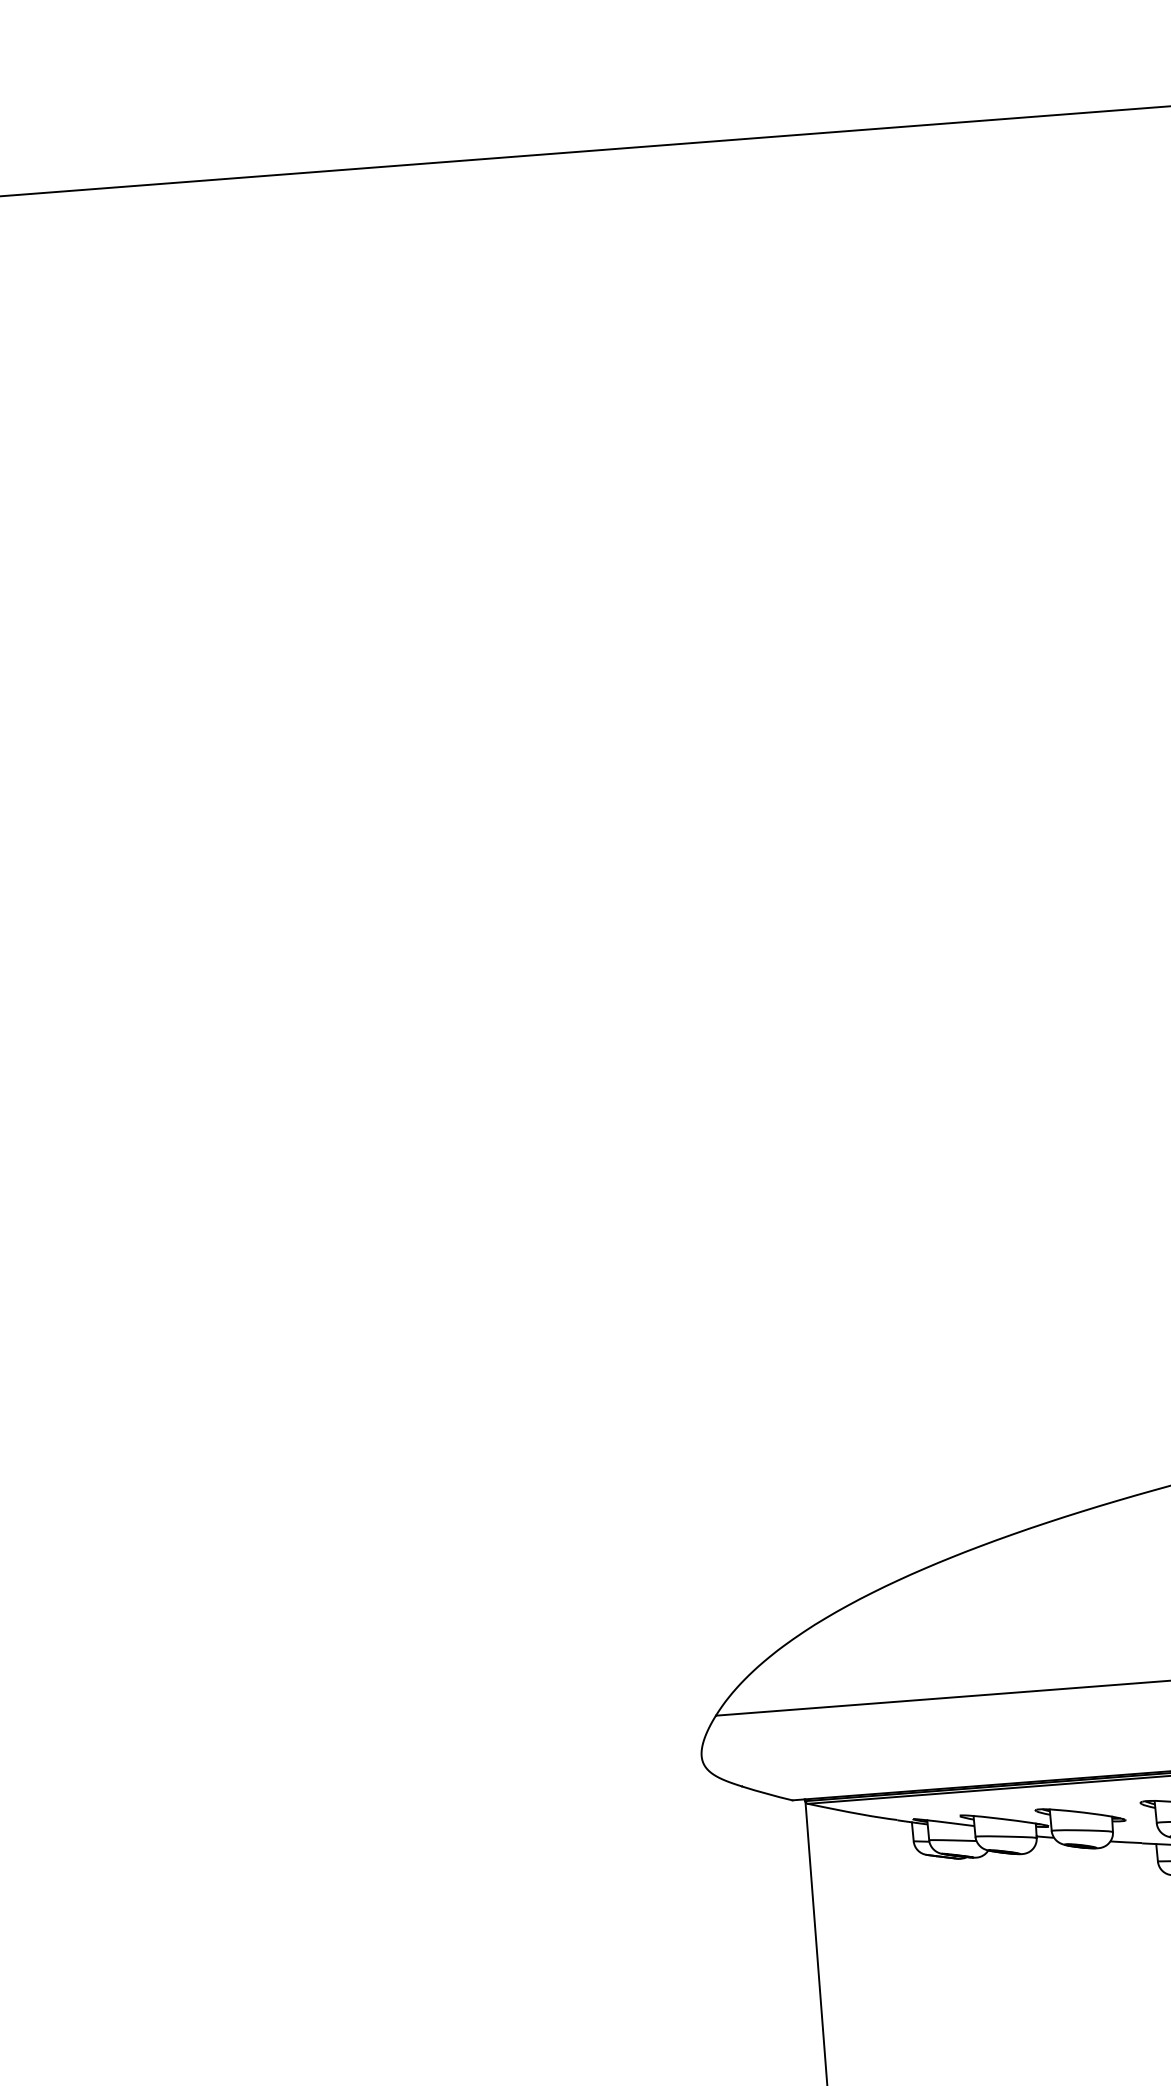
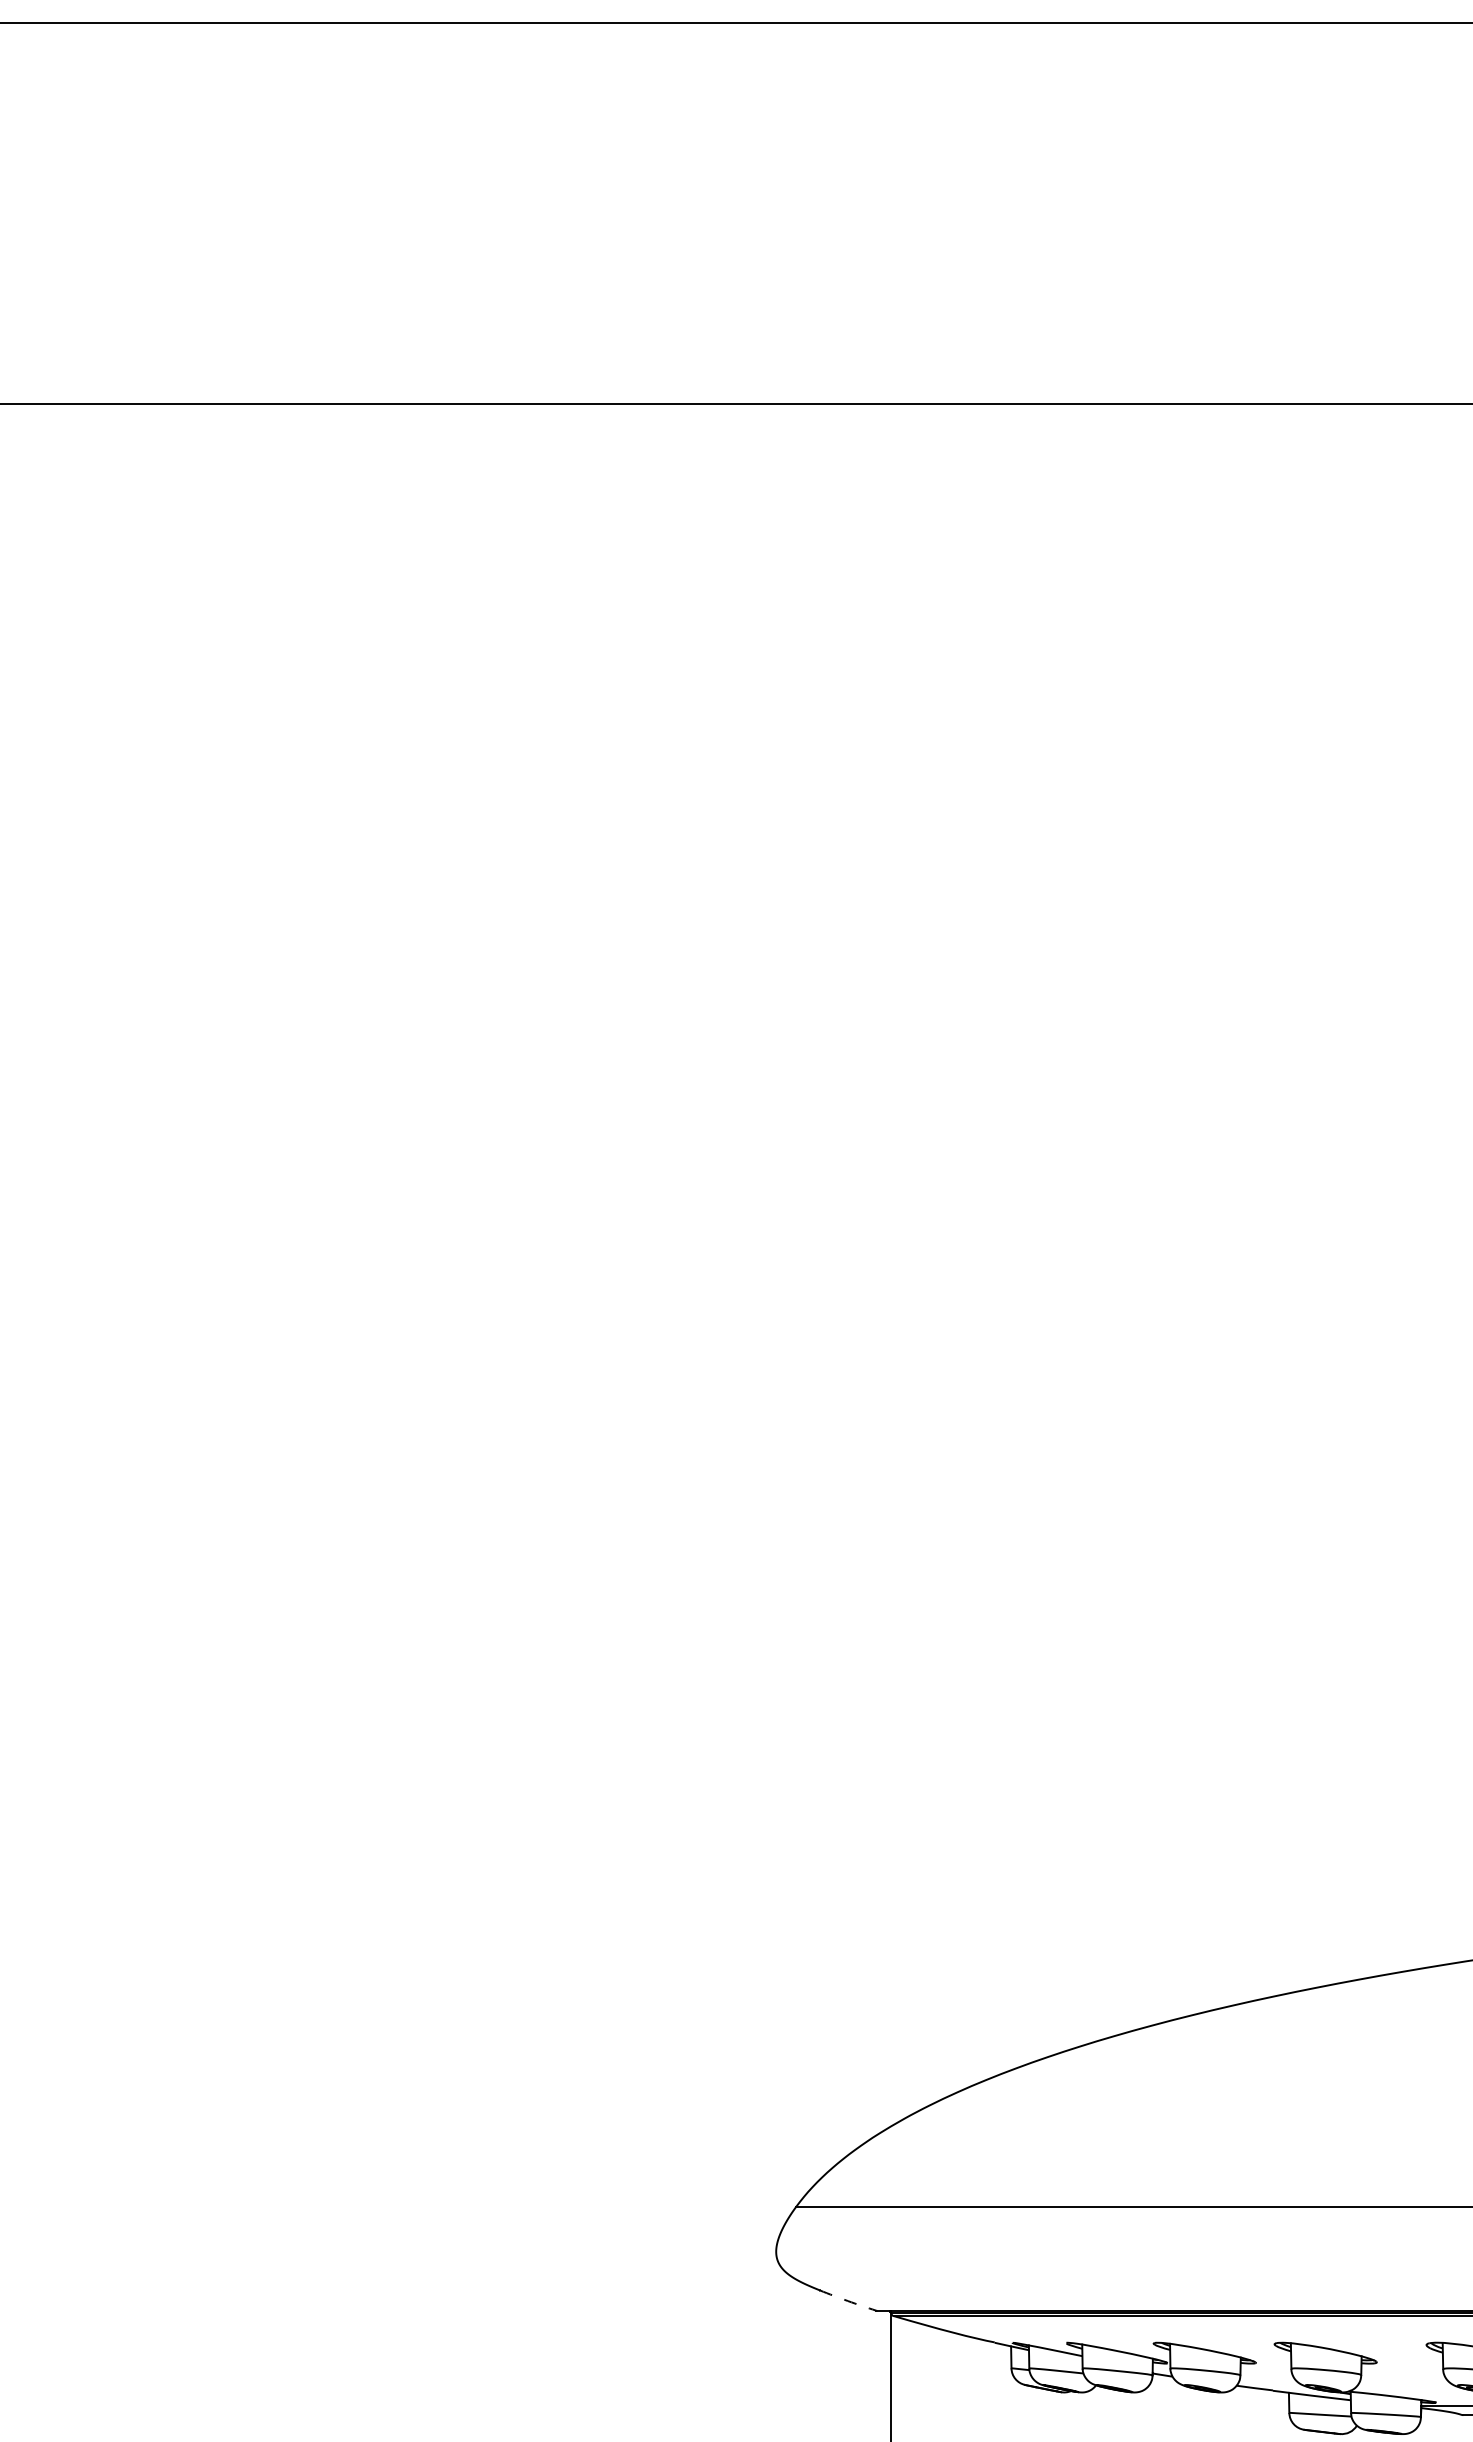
arc: (766, 1794) -> (847, 2301), solid -> dashed

